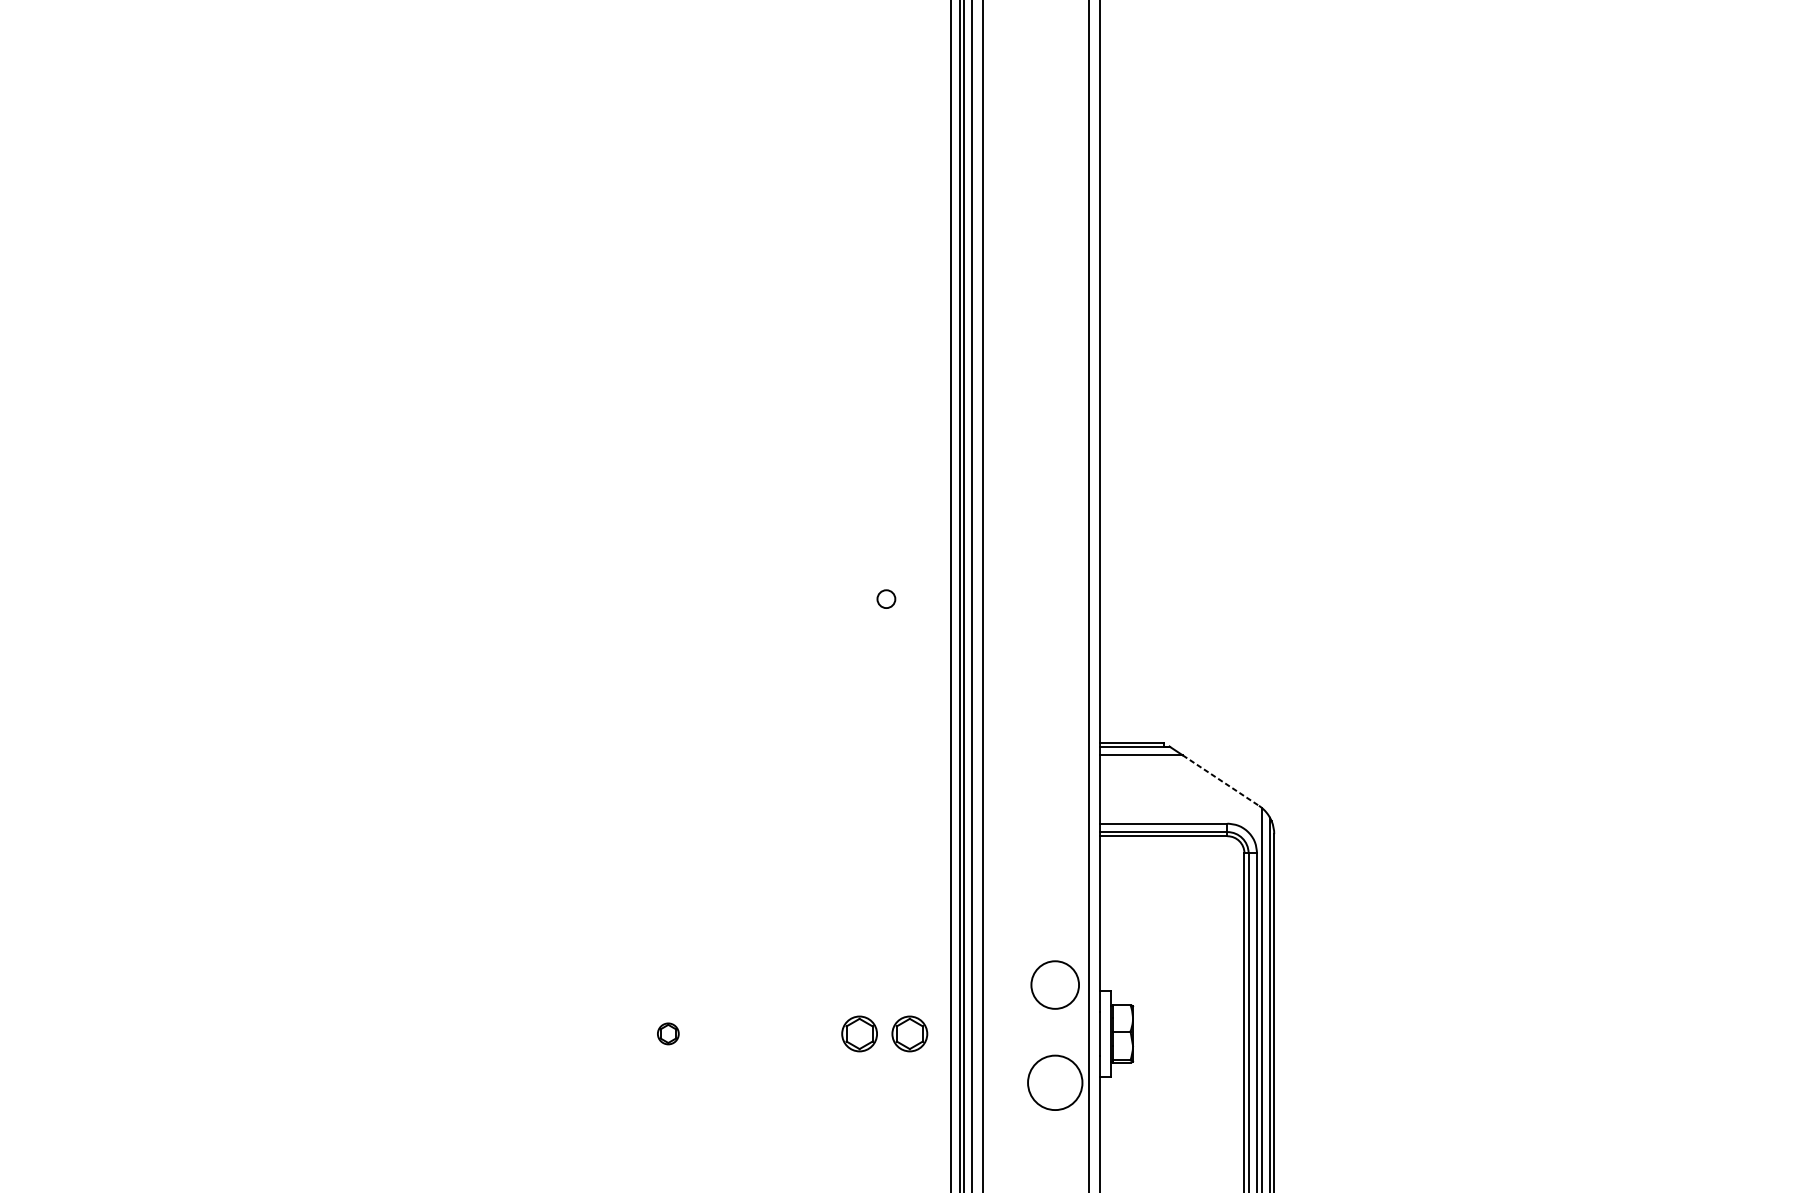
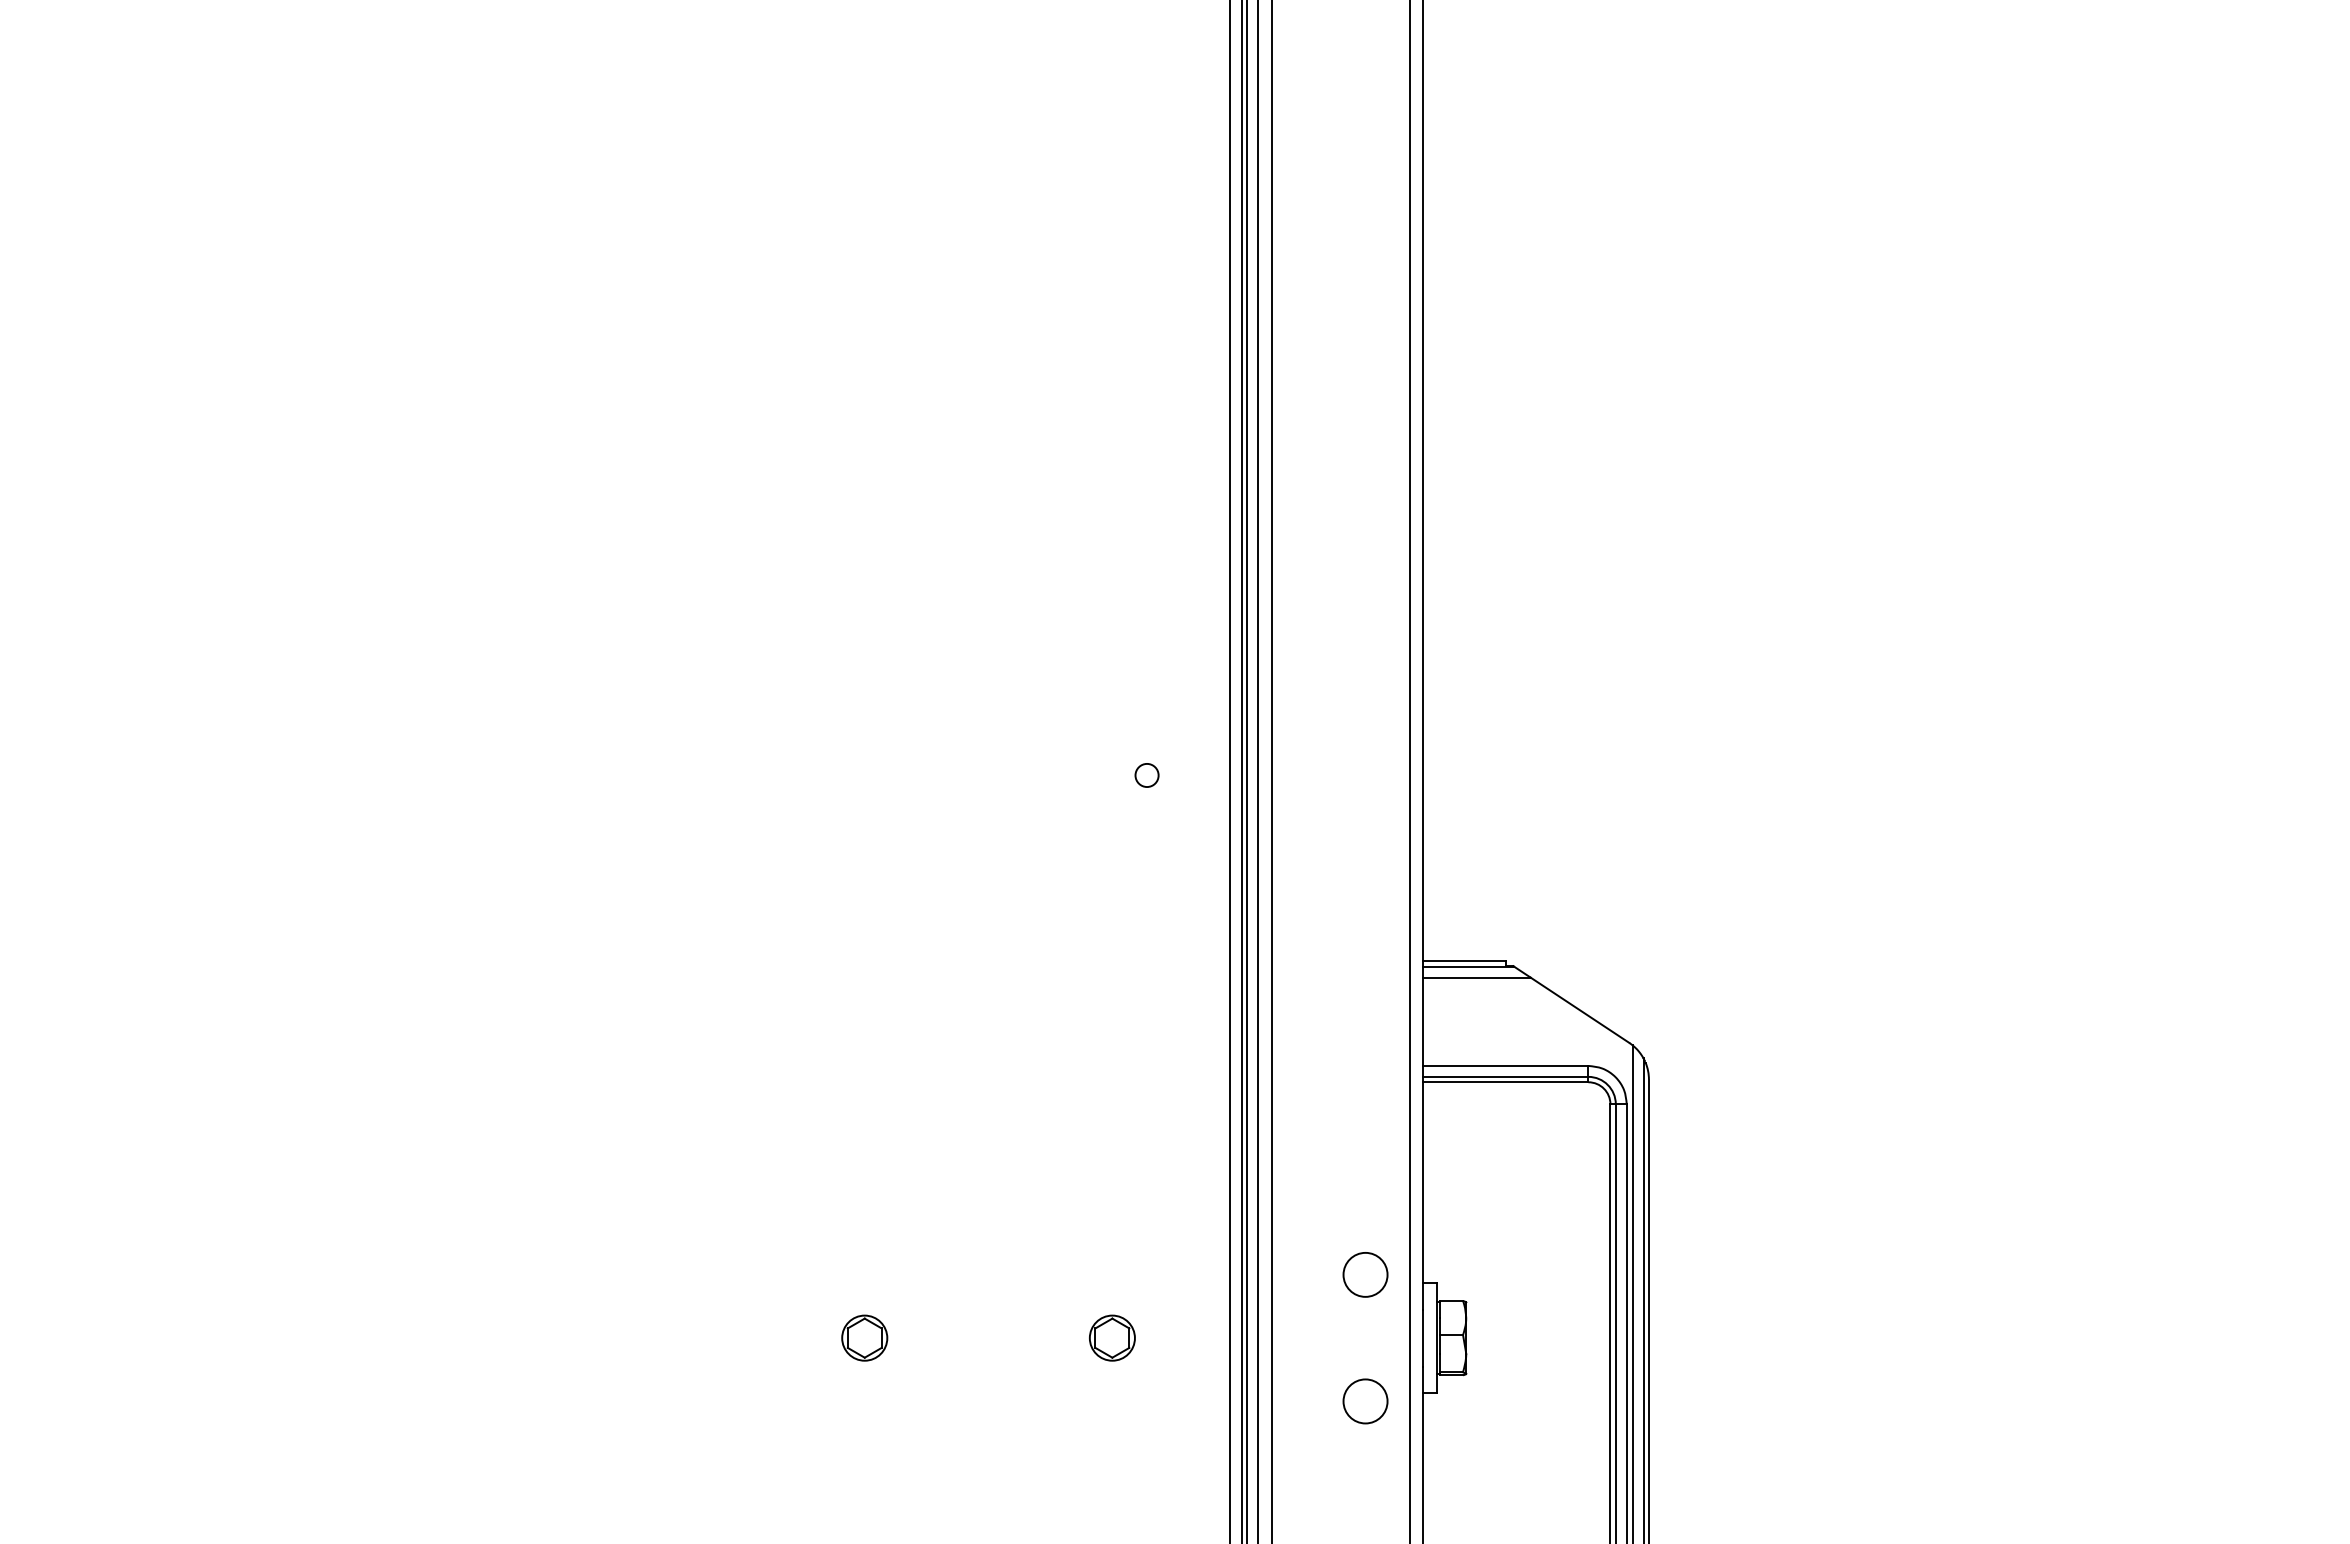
line: (1221, 780) -> (1580, 1010), dashed -> solid
circle: (1055, 984) -> (1365, 1274), size x0.71
part: (668, 1033) -> (864, 1337), size x1.67
part: (909, 1033) -> (1177, 1337), removed
circle: (1055, 1082) -> (1365, 1401), size x0.62

